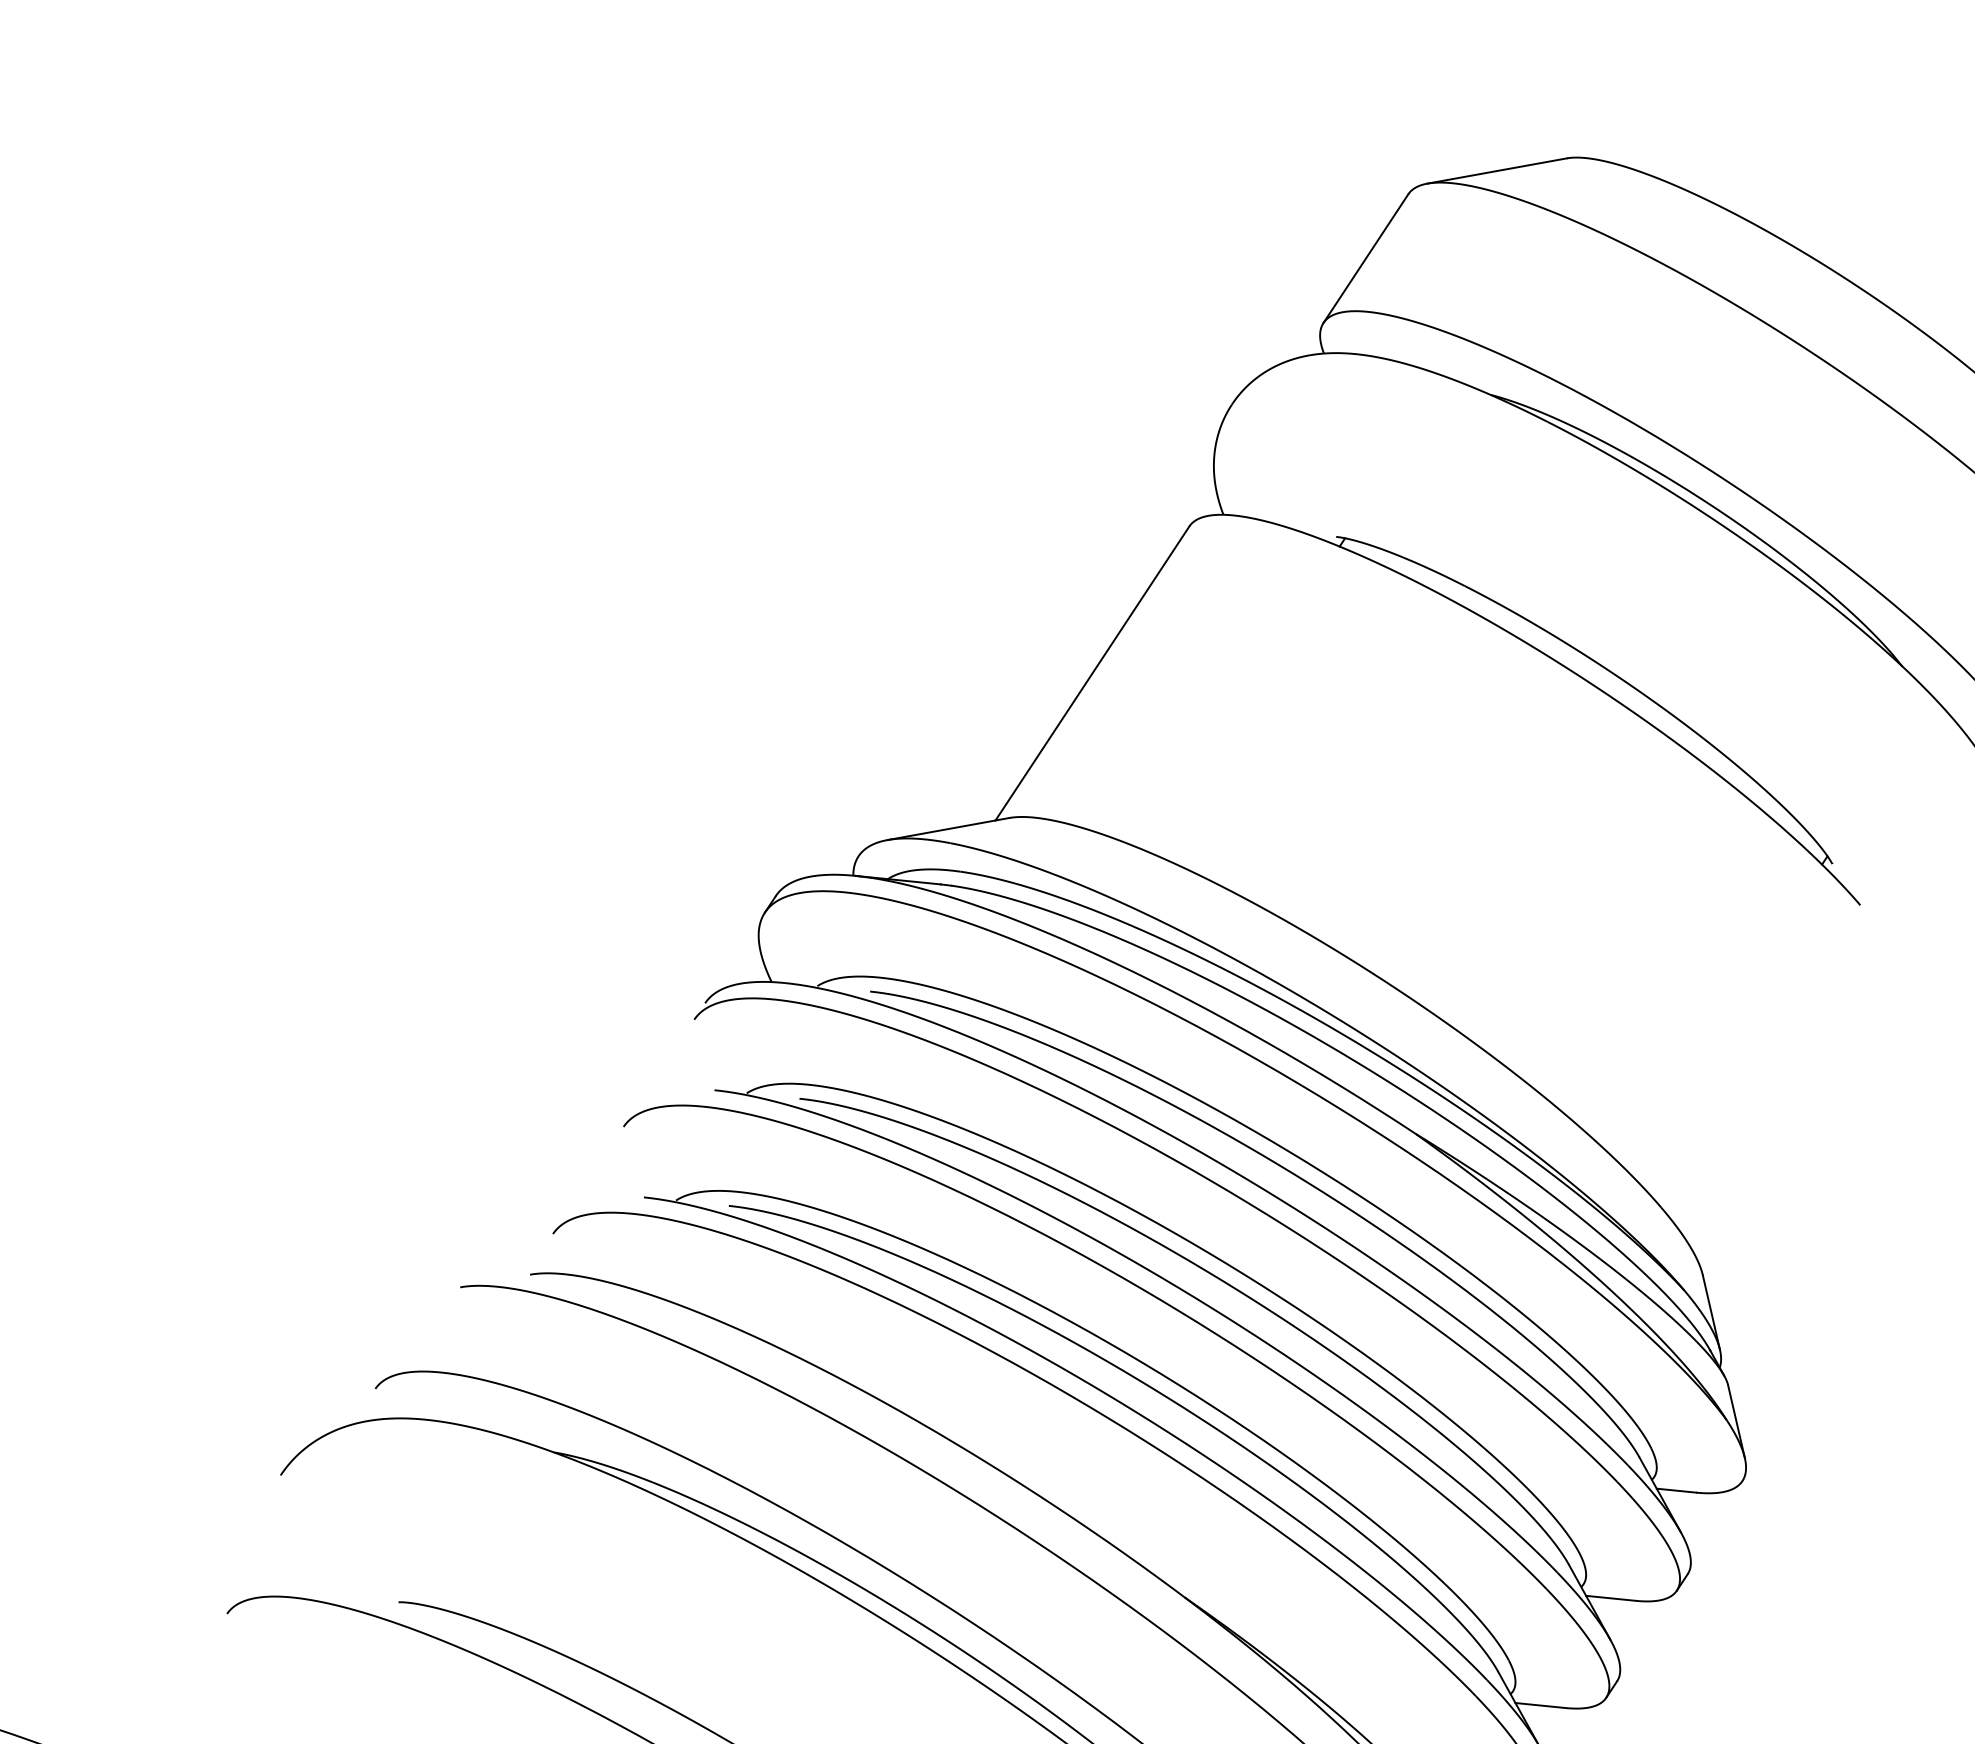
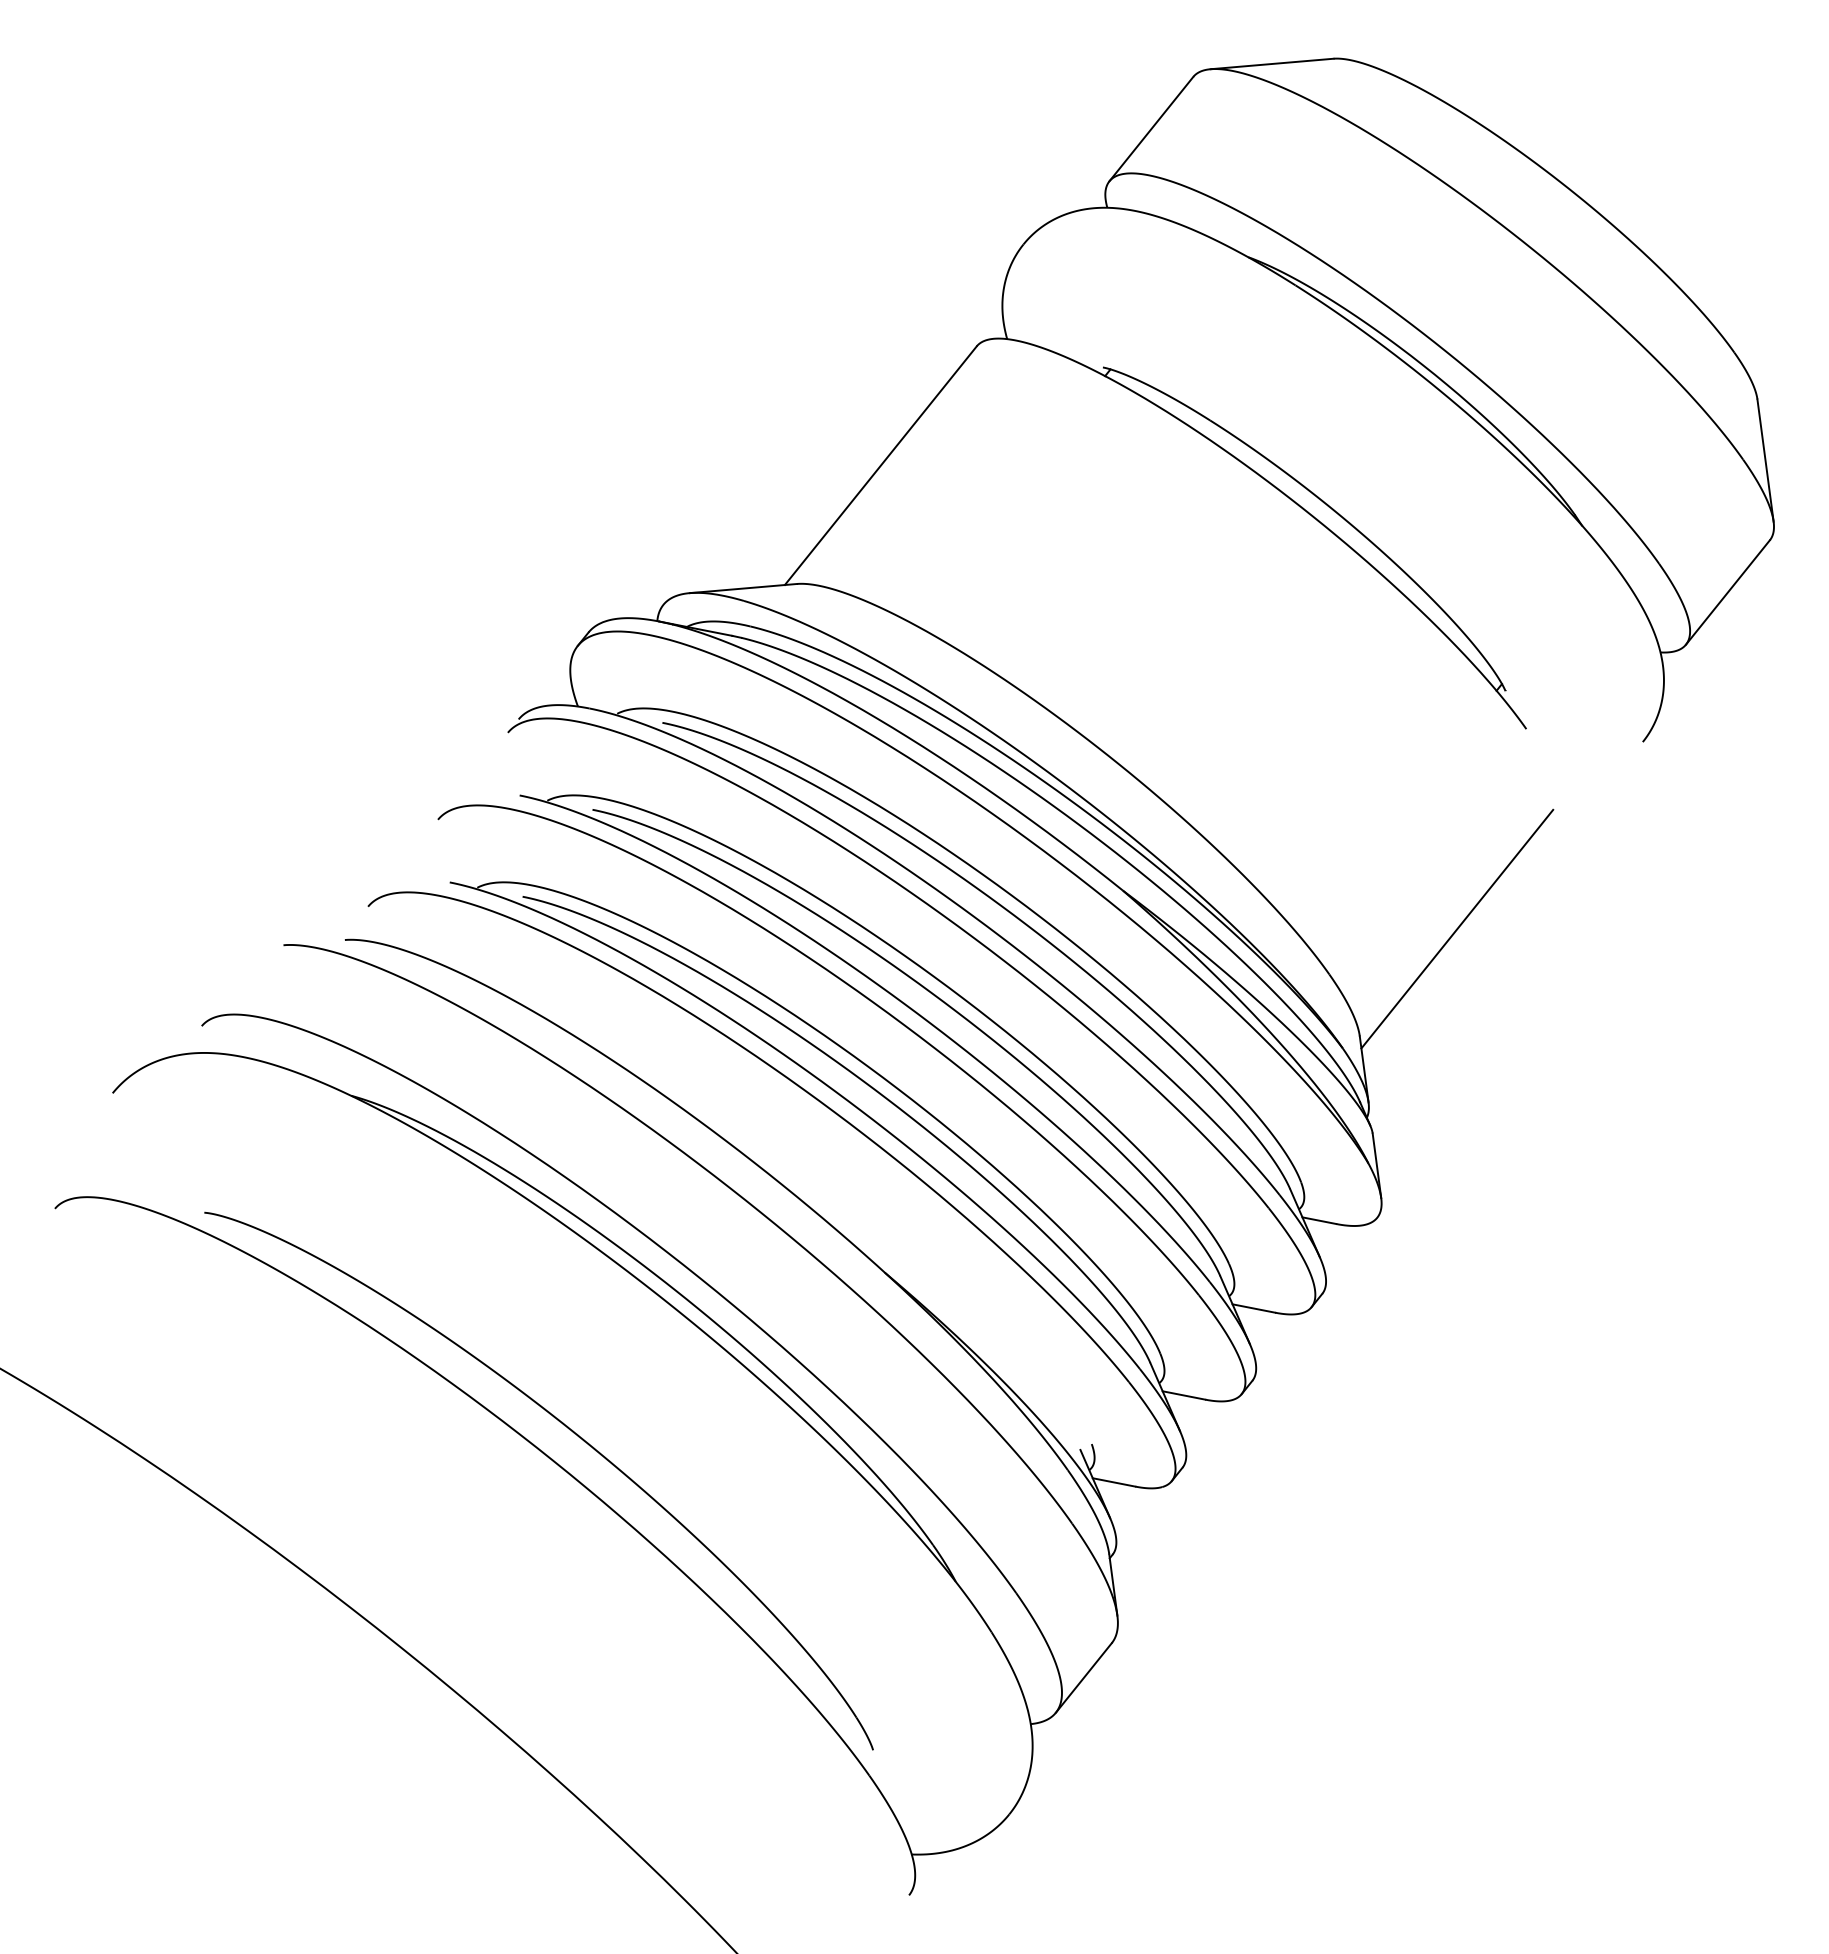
line: (1803, 1141) -> (1457, 928), added

